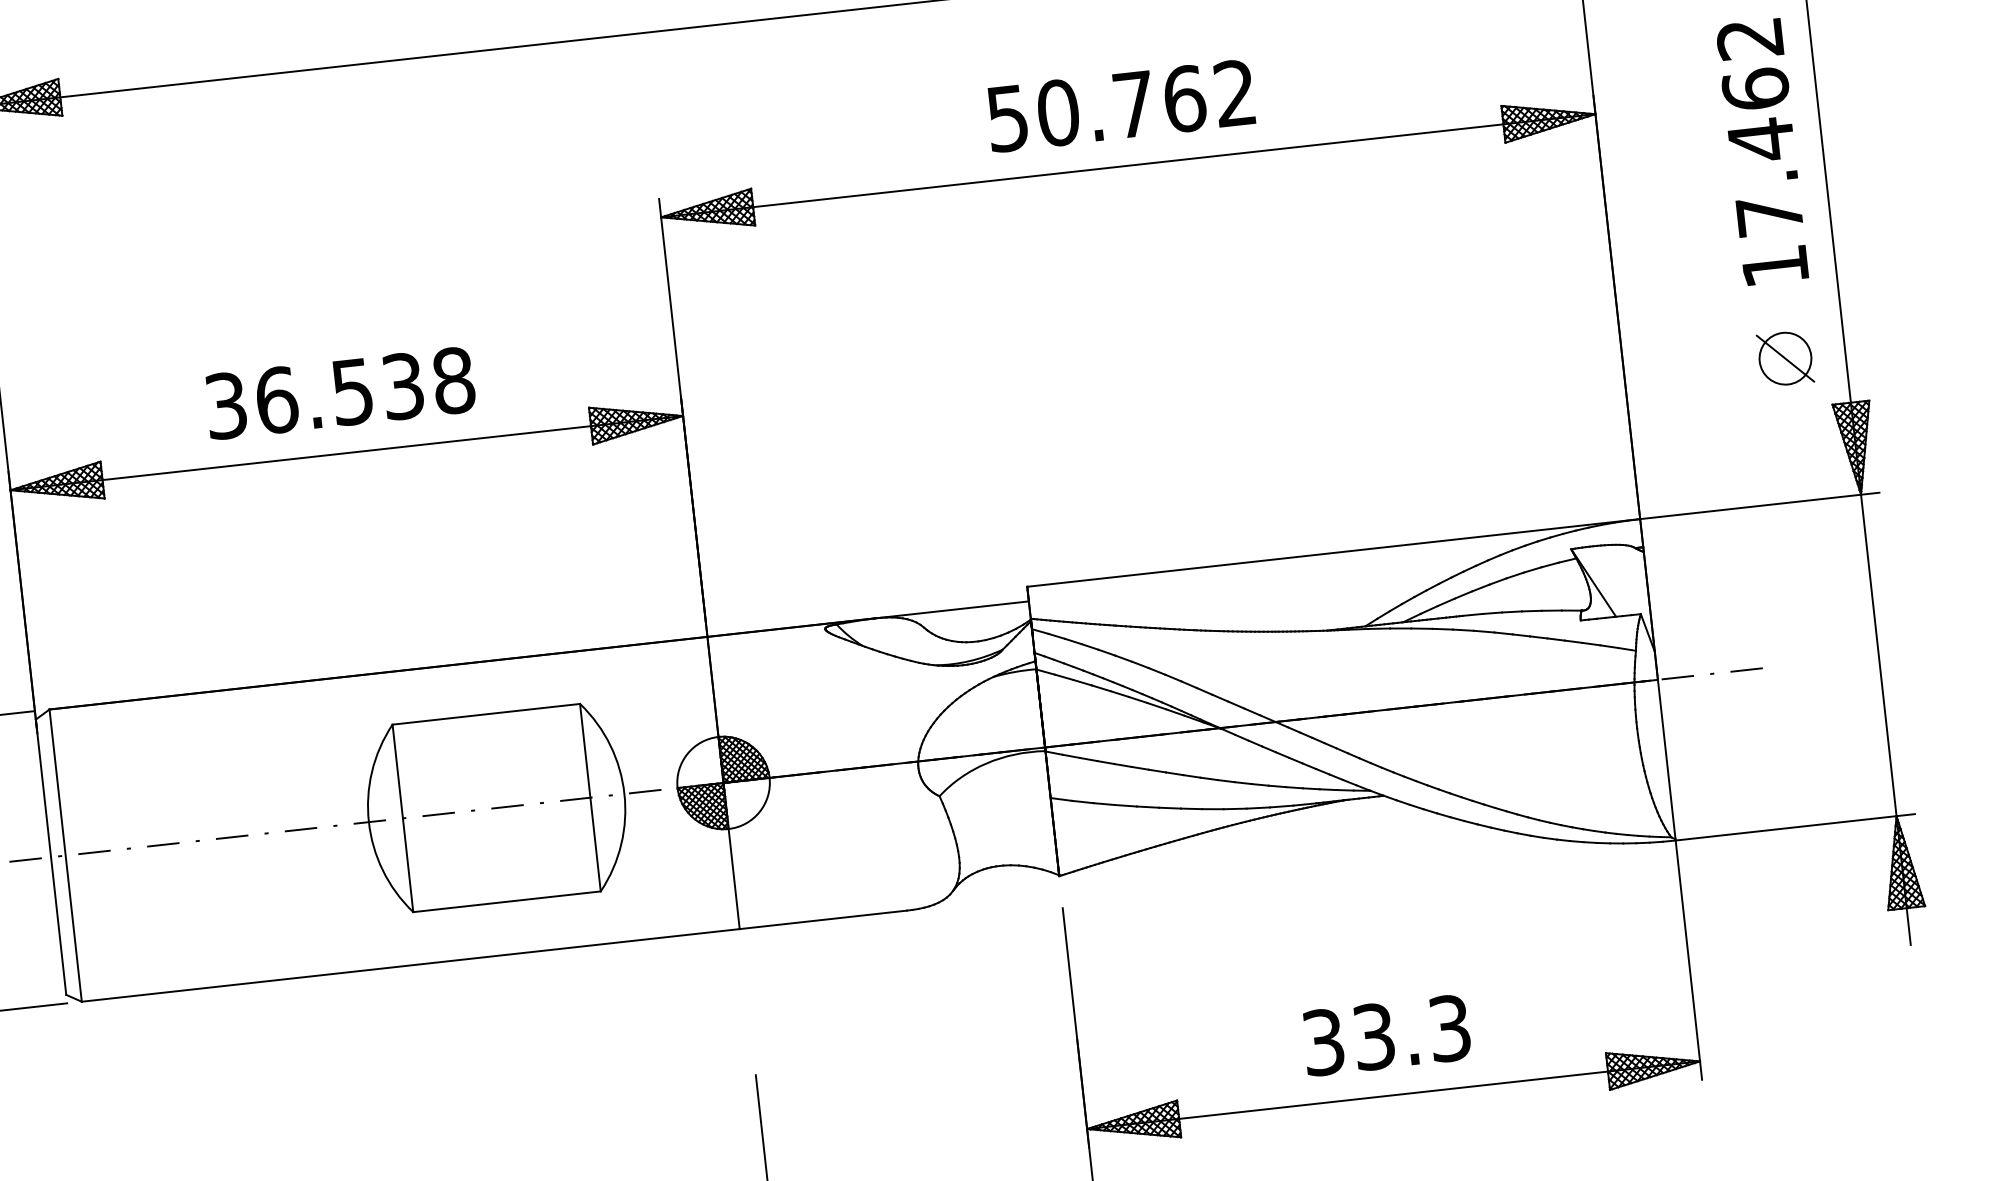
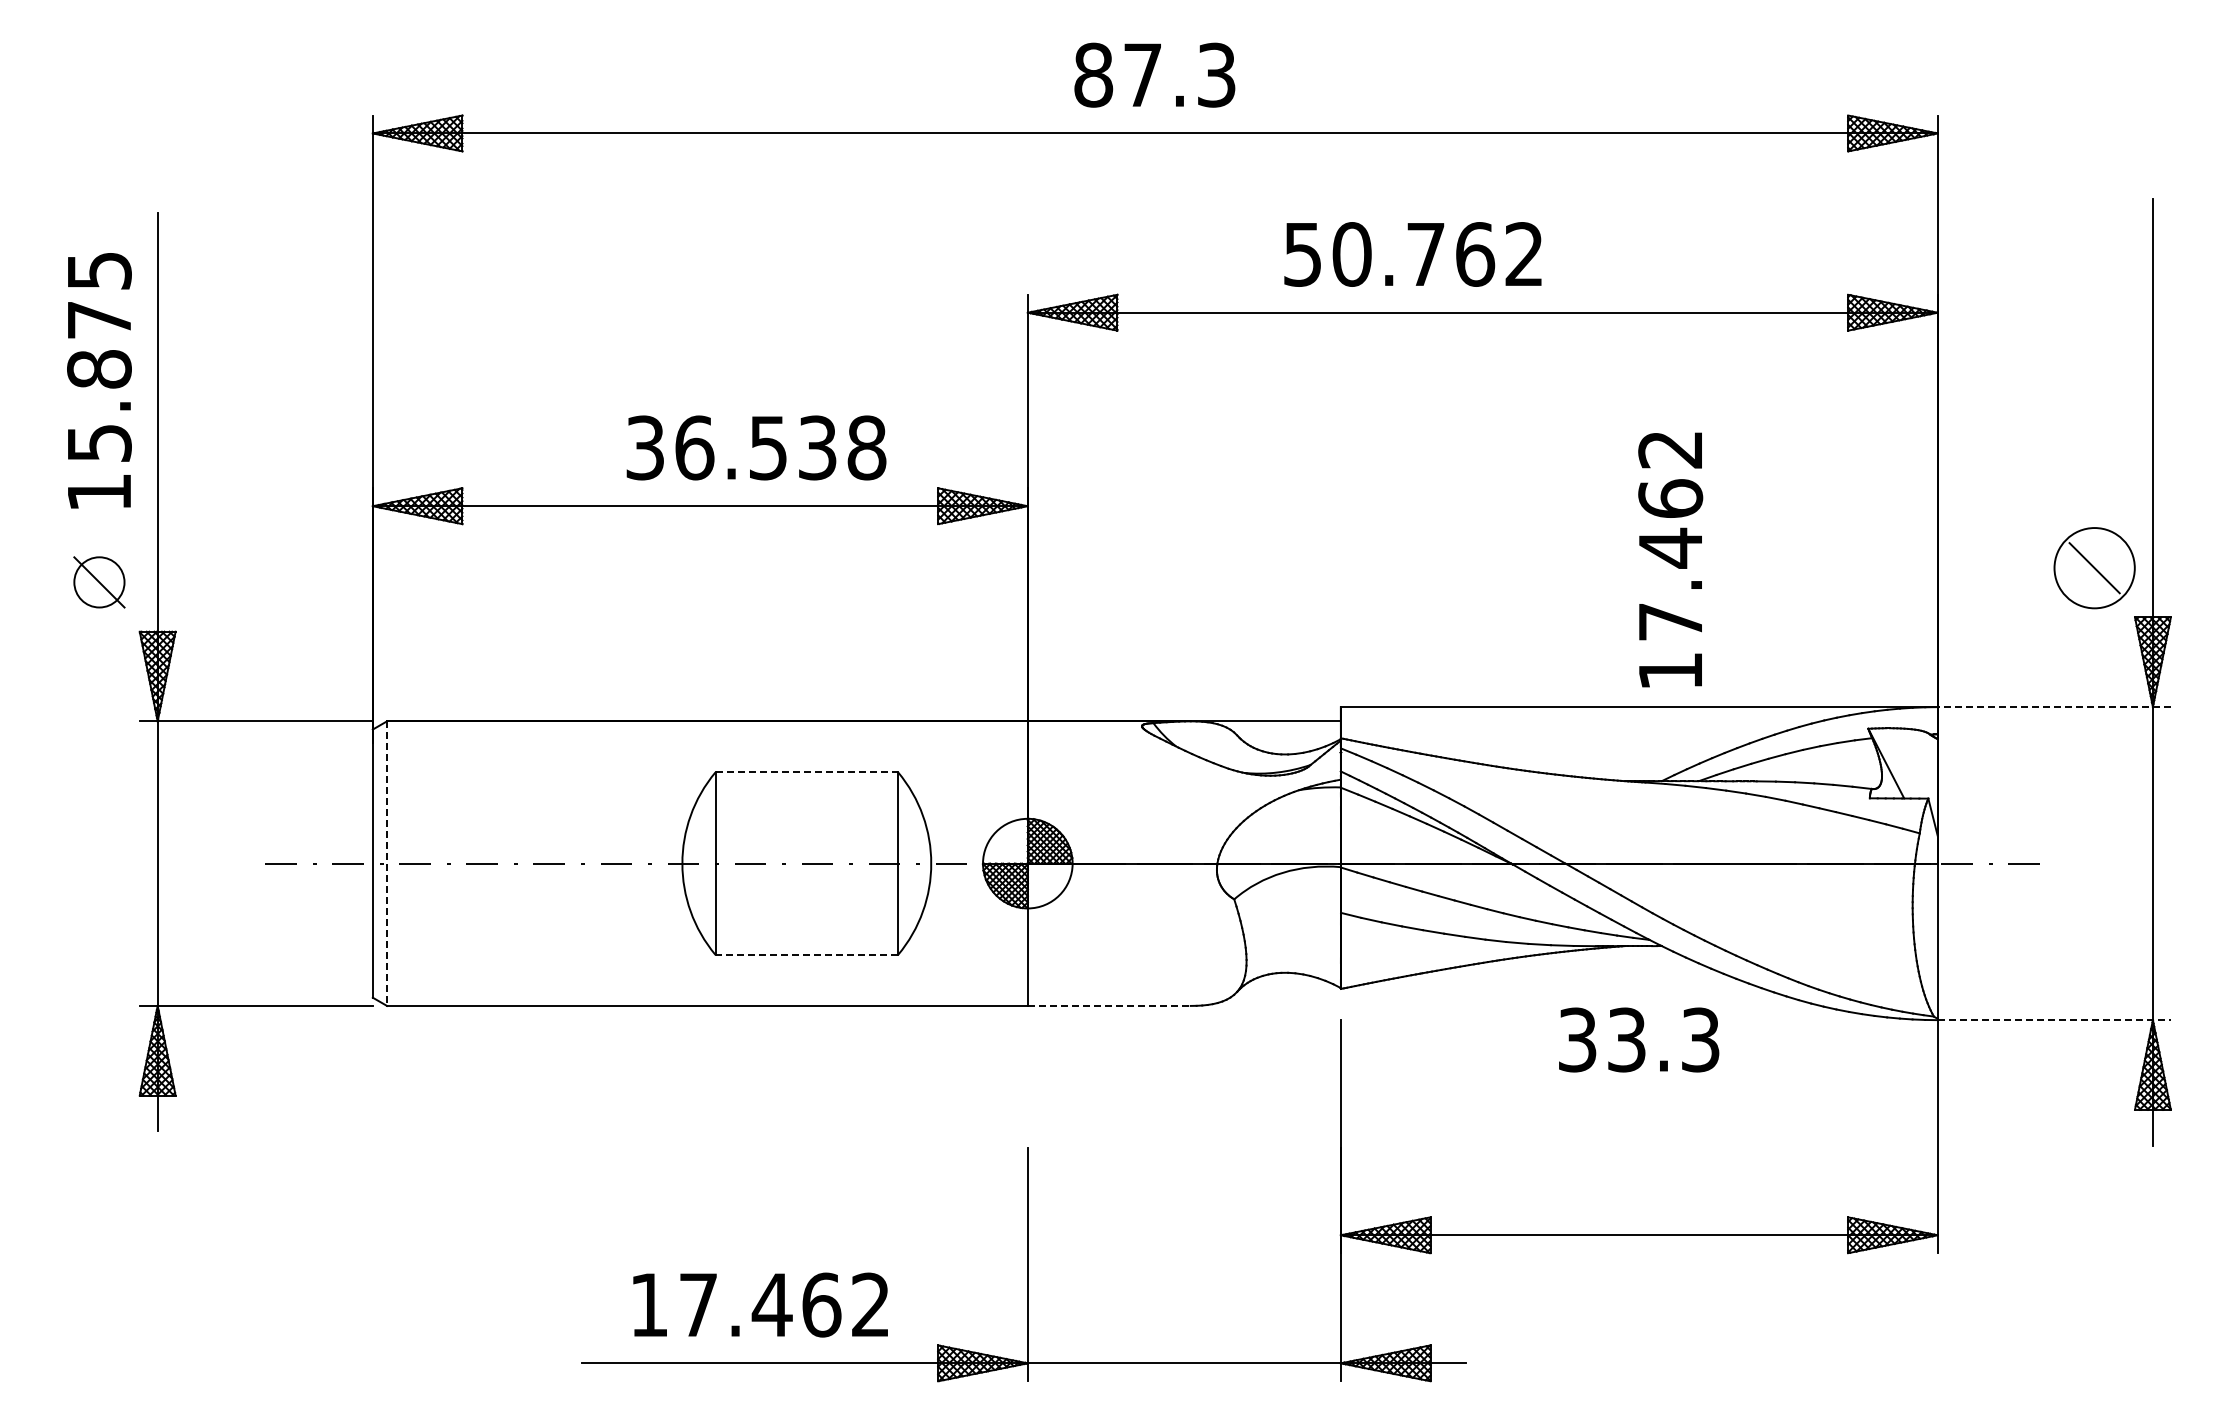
text: (1120, 106) -> (1412, 254), moved
text: (1762, 151) -> (1670, 559), moved
circle: (1785, 359) -> (2094, 568), size x1.6
text: (340, 392) -> (756, 447), moved
line: (1760, 506) -> (2054, 707), solid -> dashed
line: (487, 714) -> (807, 772), solid -> dashed
line: (1795, 827) -> (2054, 1020), solid -> dashed
line: (66, 856) -> (387, 864), solid -> dashed
line: (506, 901) -> (806, 954), solid -> dashed
line: (823, 919) -> (1109, 1005), solid -> dashed
text: (1387, 1034) -> (1639, 1039), moved

